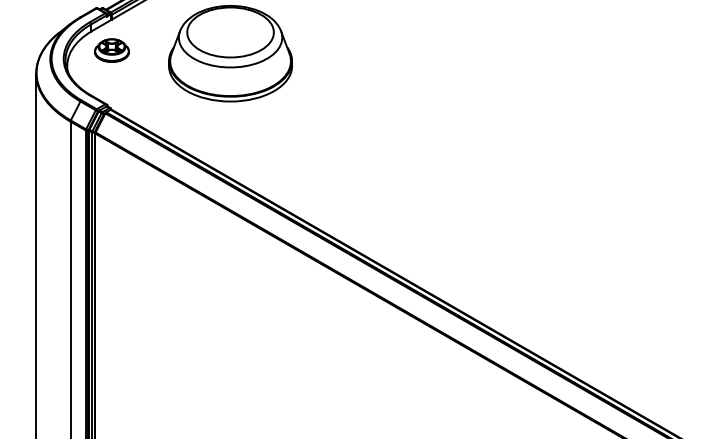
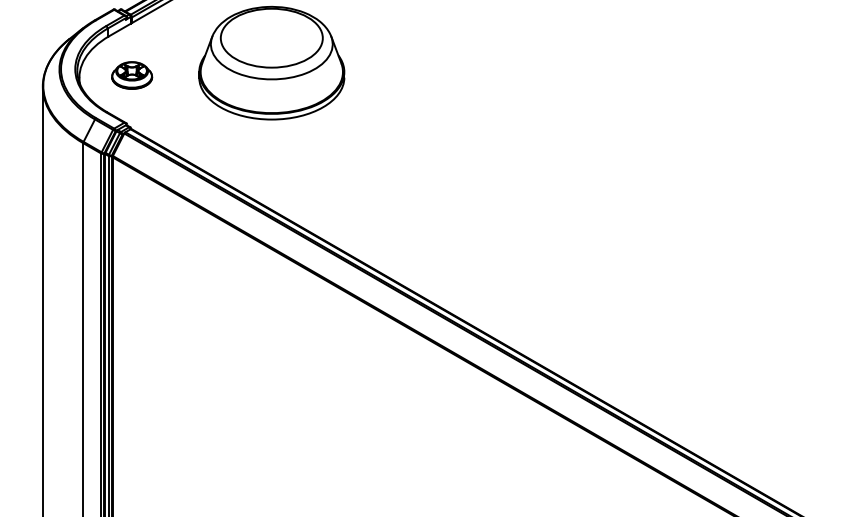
part: (112, 50) -> (132, 75), moved

